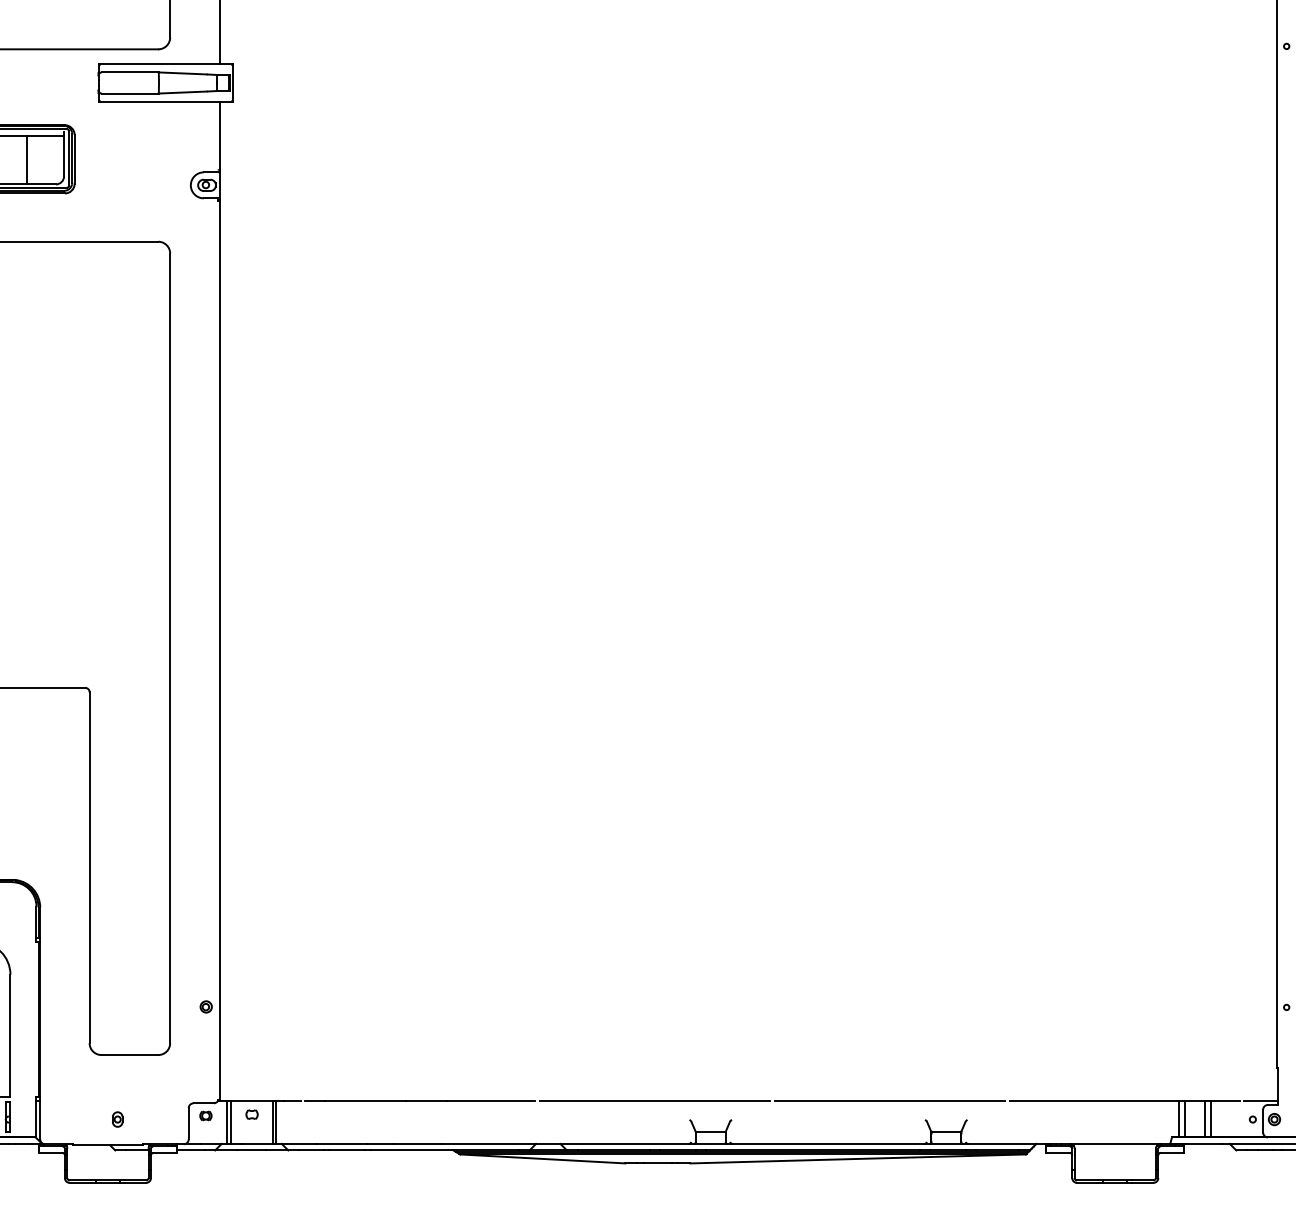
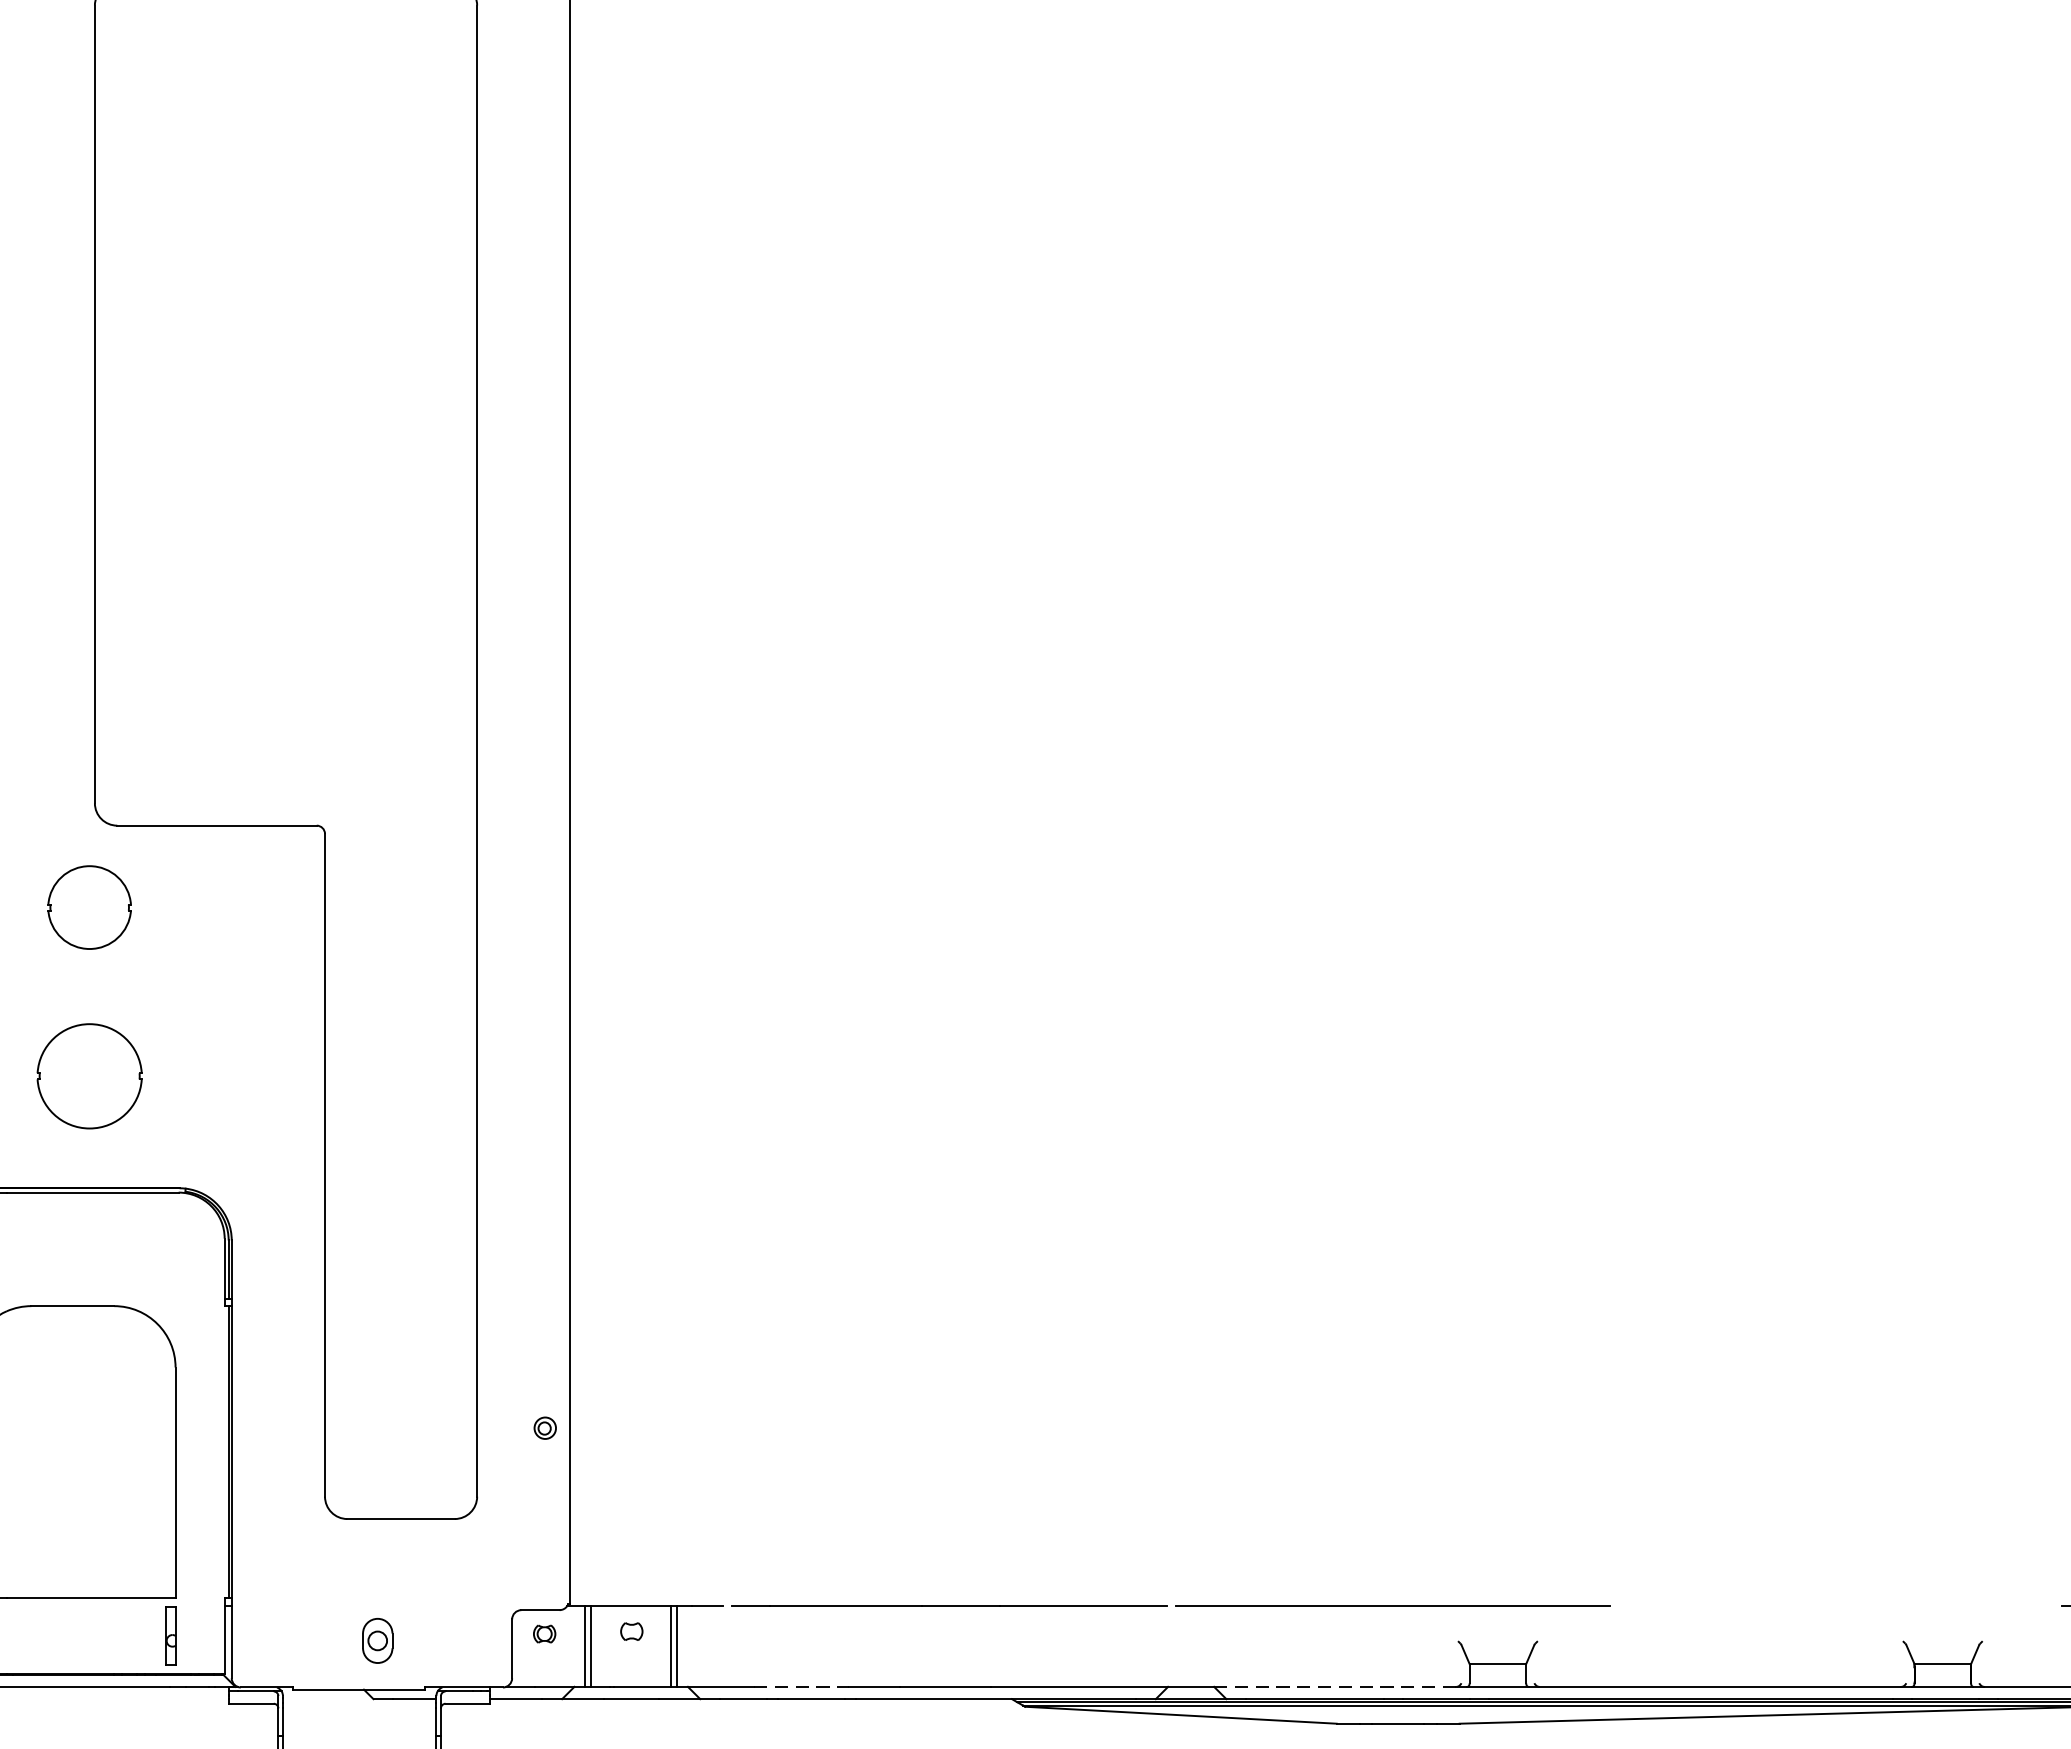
line: (889, 1101) -> (1835, 1606), removed
part: (117, 1119) -> (377, 1640), size x1.6
line: (342, 1143) -> (802, 1686), solid -> dashed
line: (625, 1143) -> (1336, 1686), solid -> dashed

